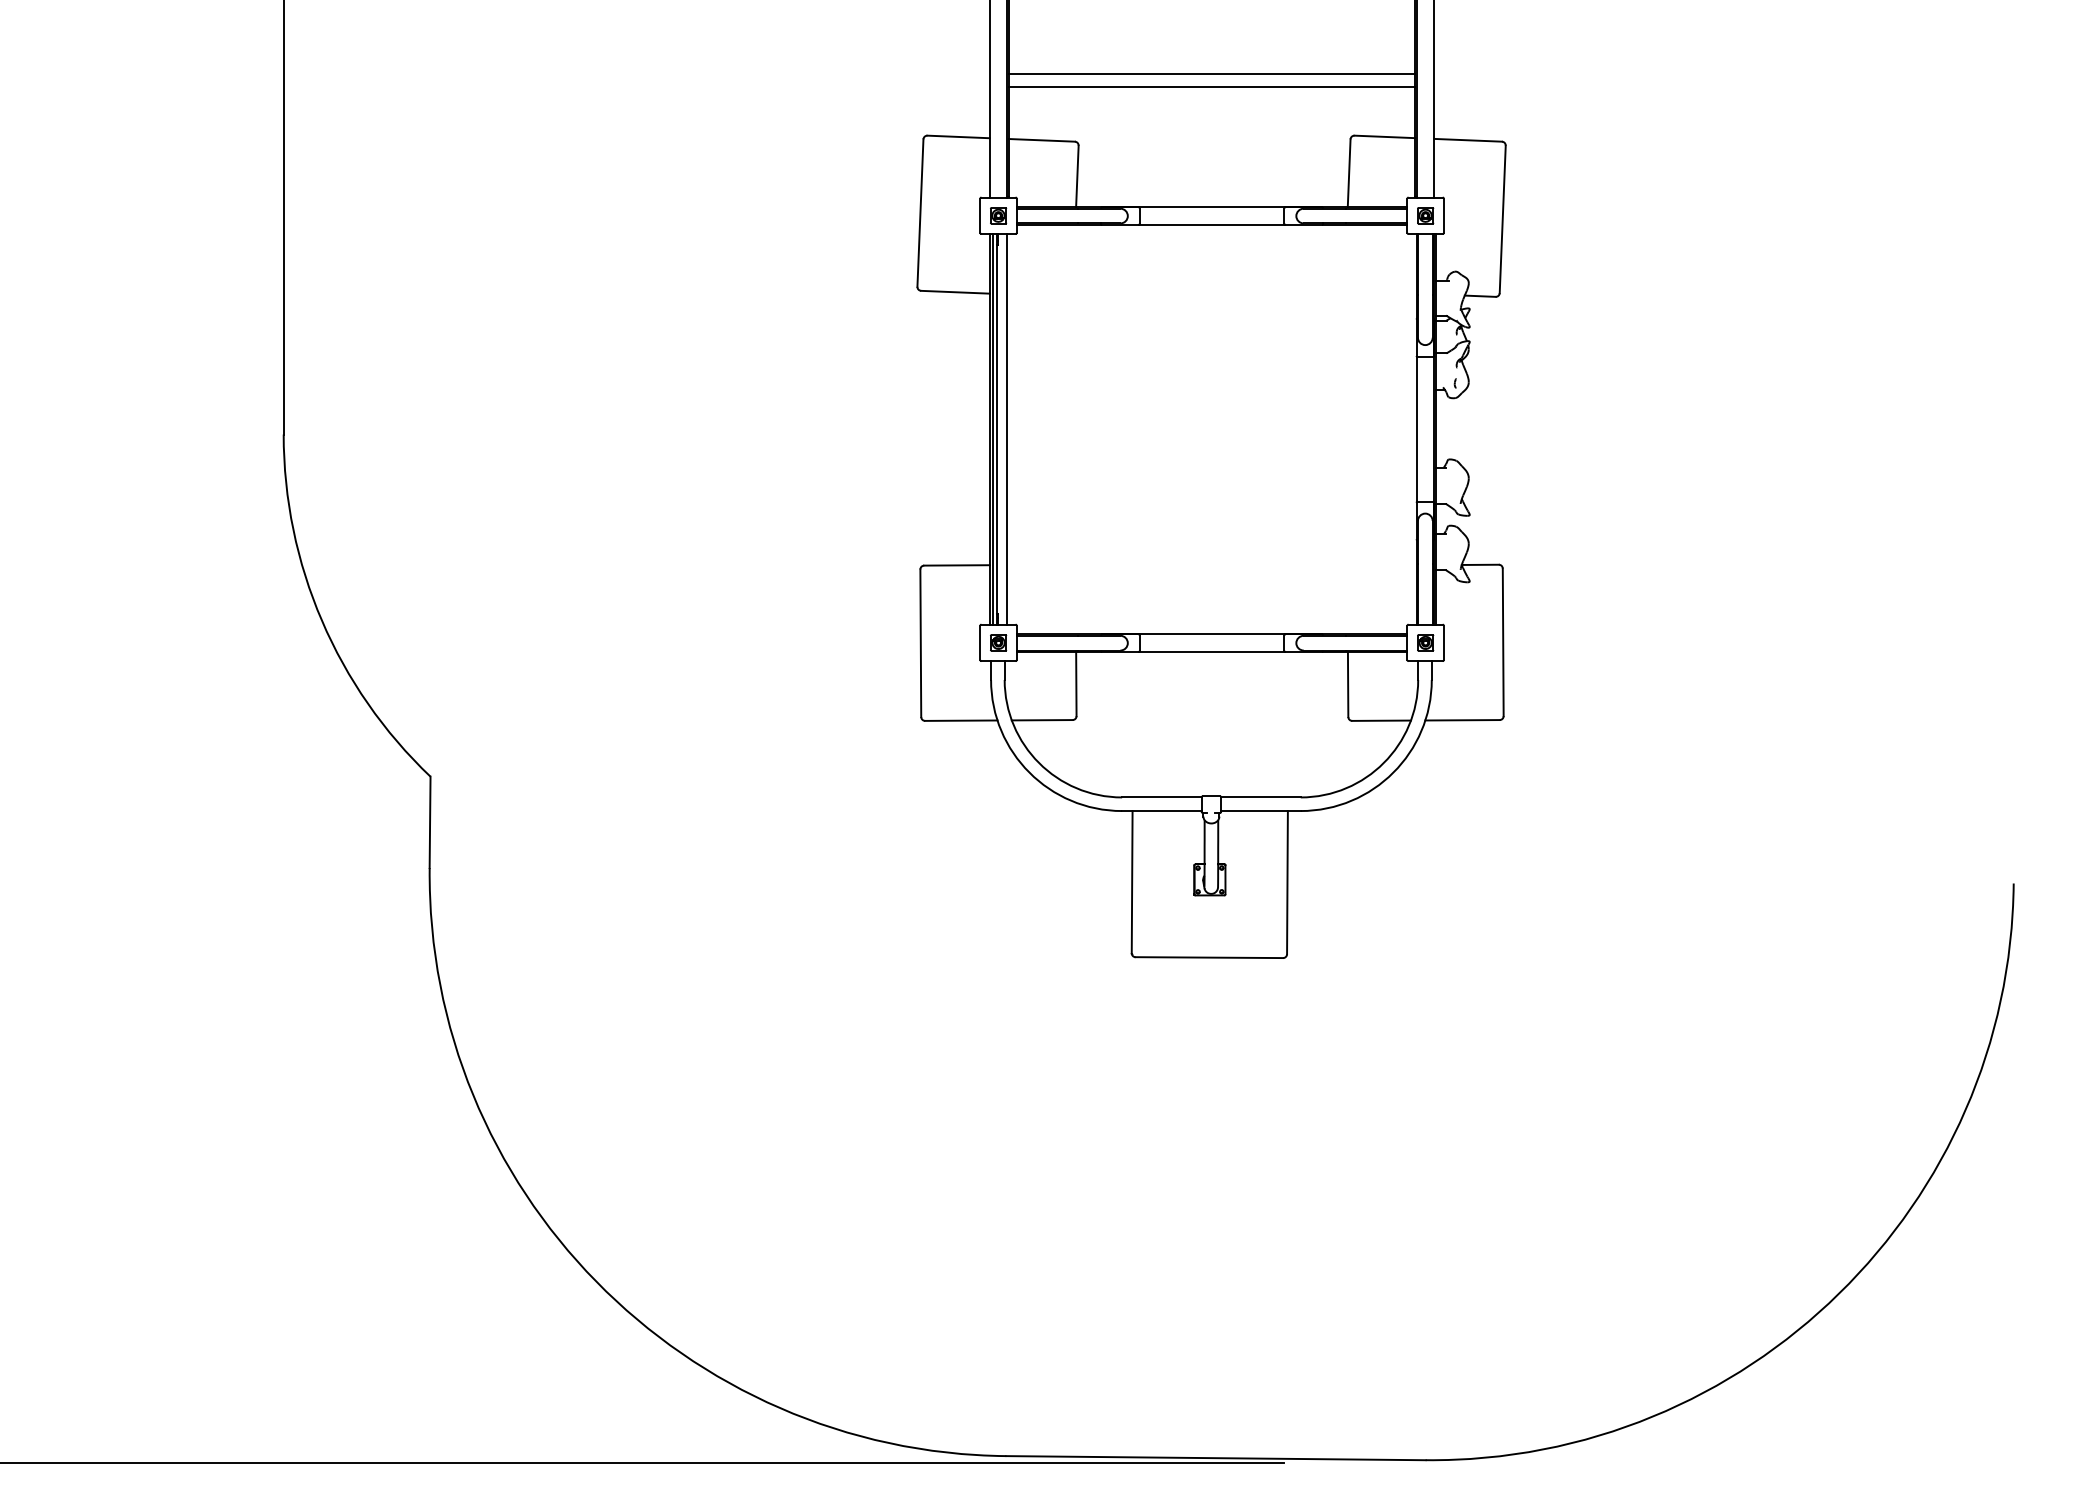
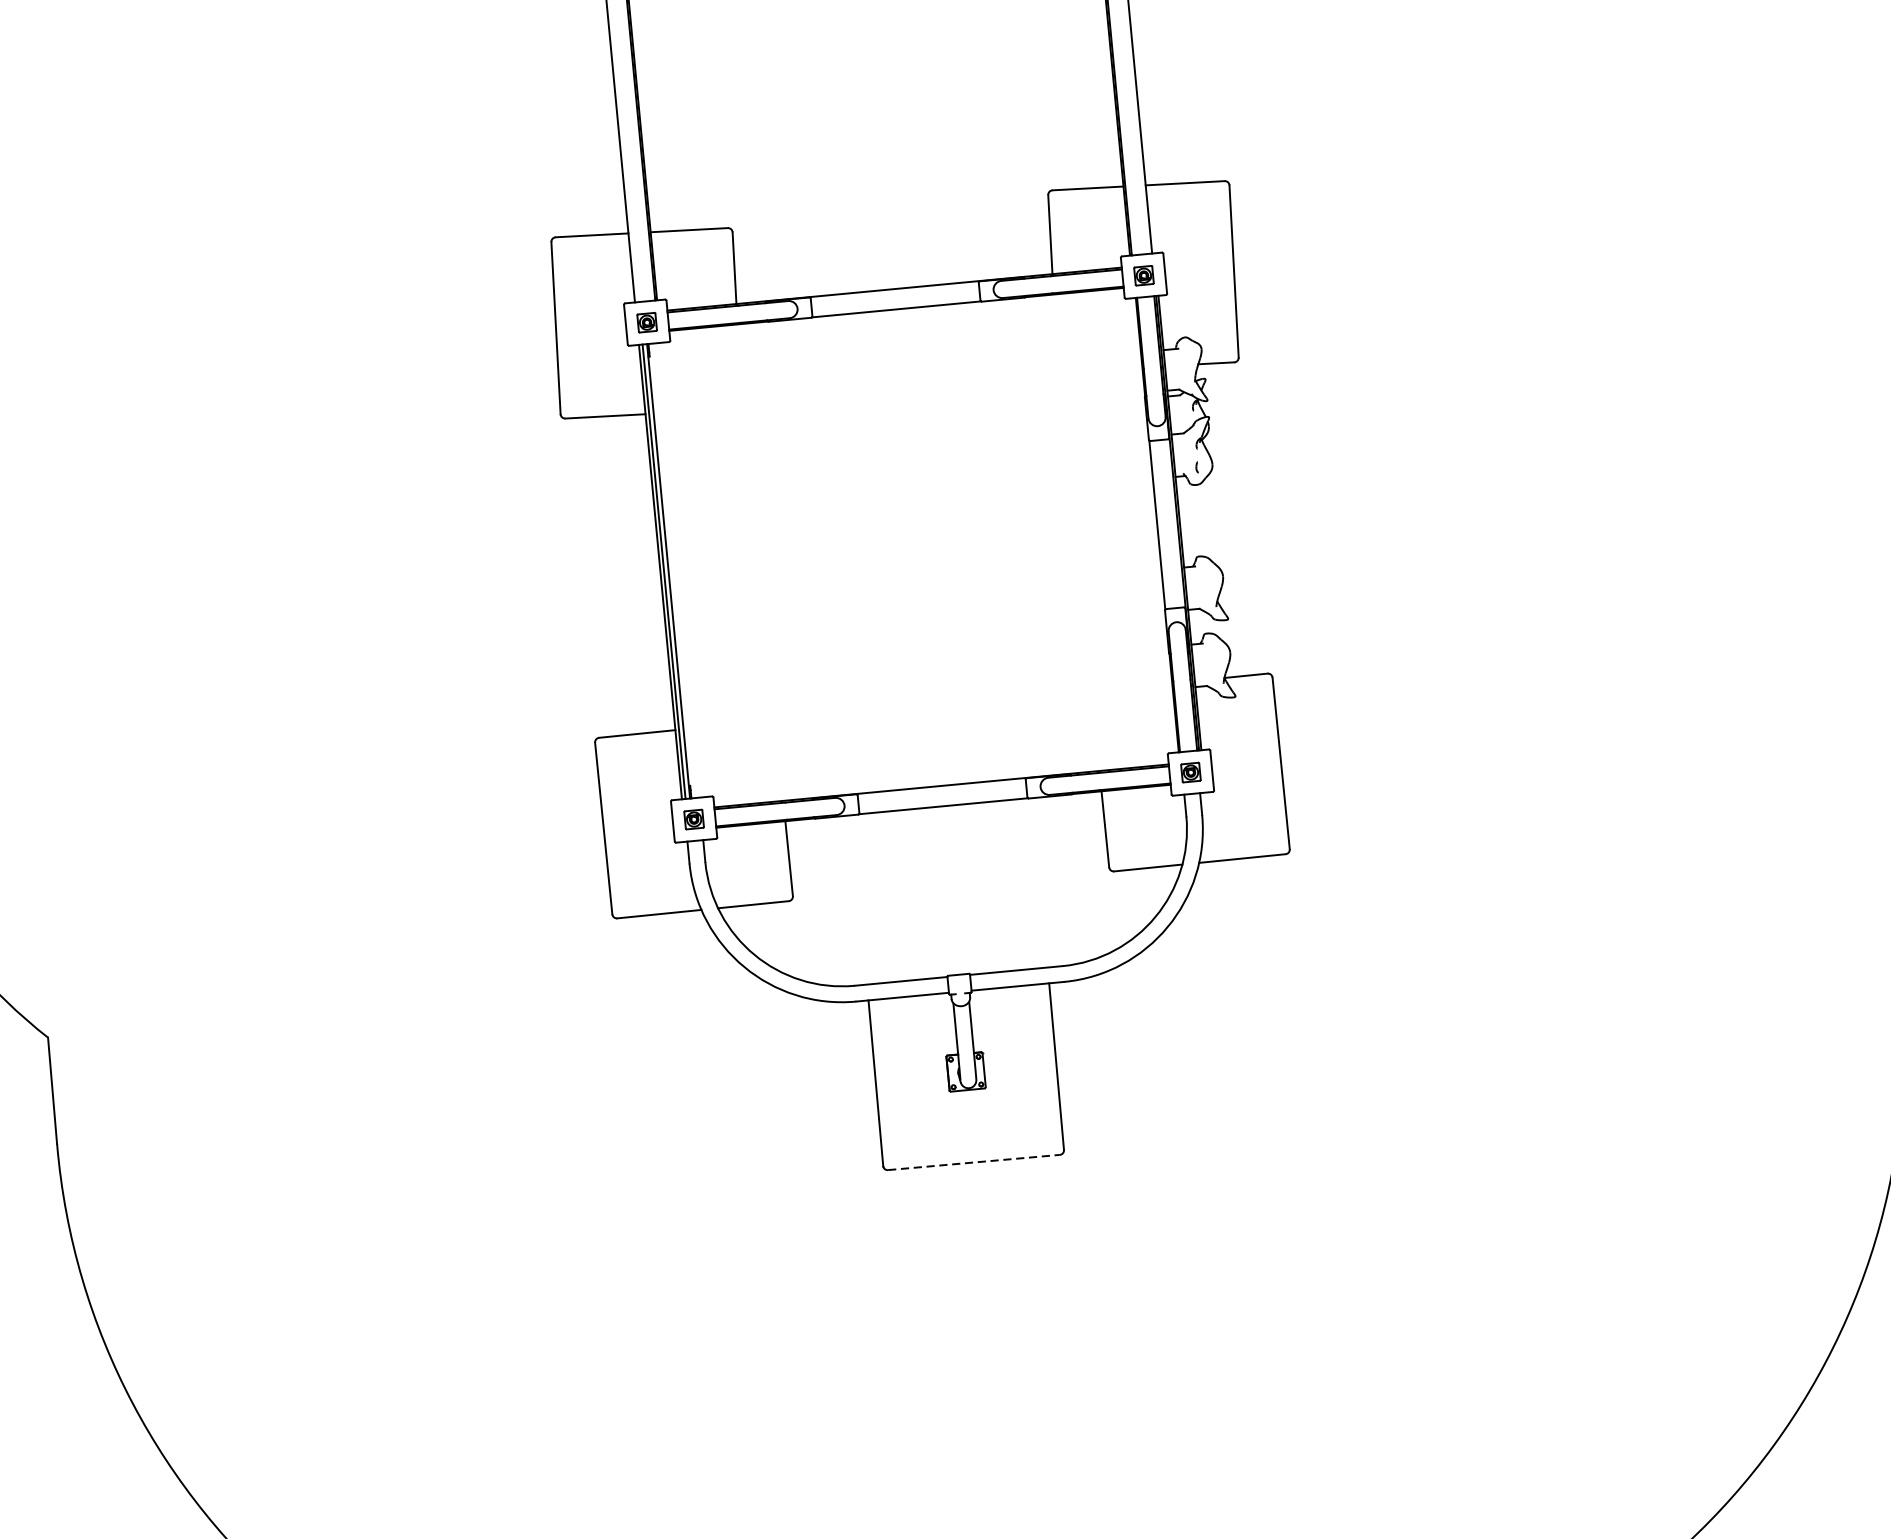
line: (1211, 73) -> (879, 133), removed
line: (1211, 86) -> (880, 148), removed
line: (1007, 429) -> (681, 570), removed
line: (1209, 957) -> (974, 1162), solid -> dashed

